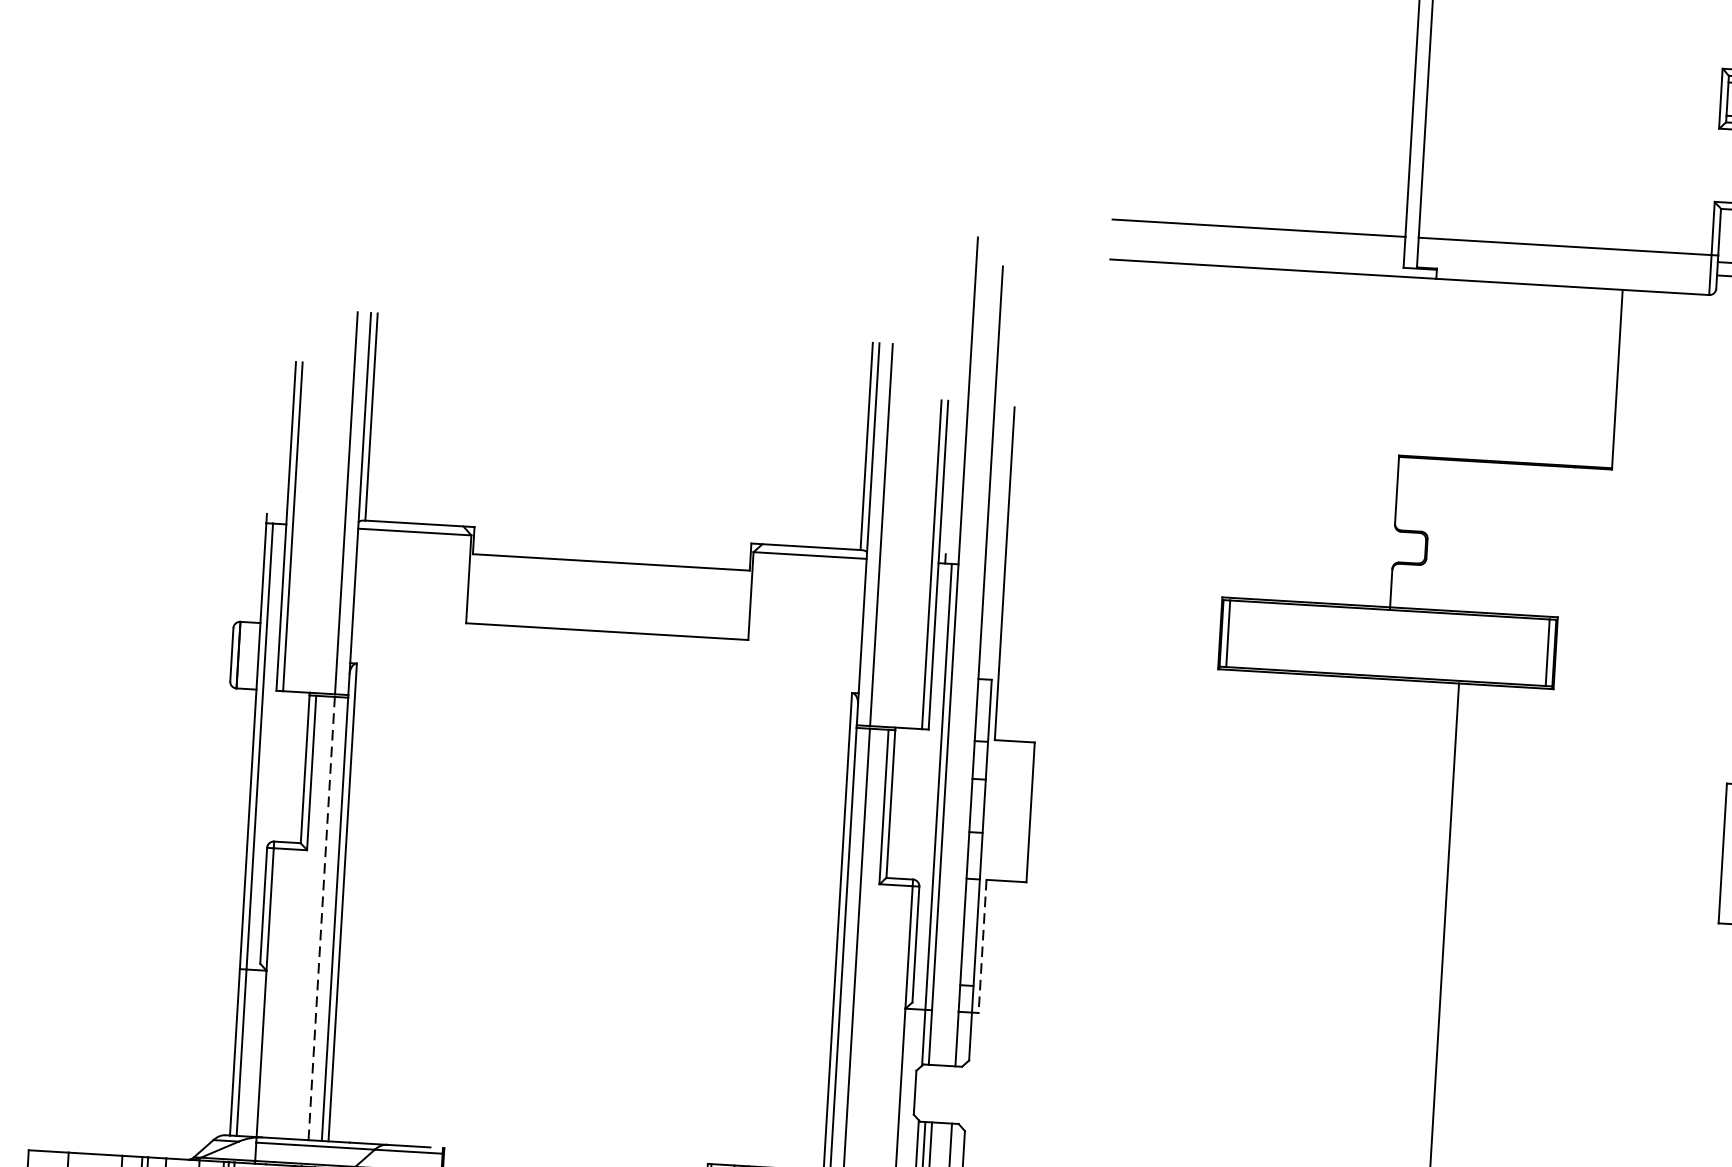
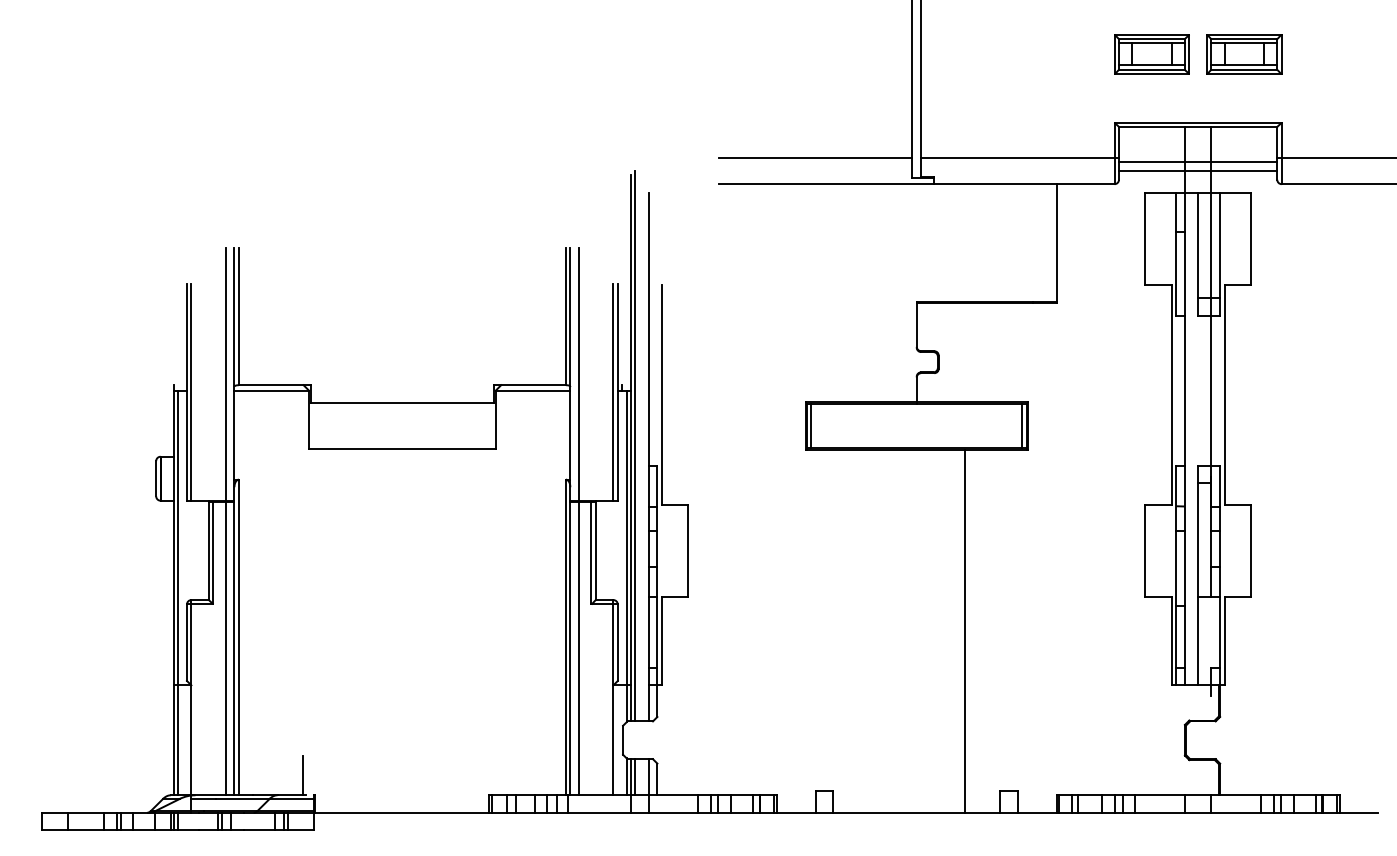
line: (960, 647) -> (635, 445), added
line: (321, 917) -> (225, 648), dashed -> solid
line: (982, 946) -> (661, 641), dashed -> solid
line: (426, 1117) -> (302, 775), added

